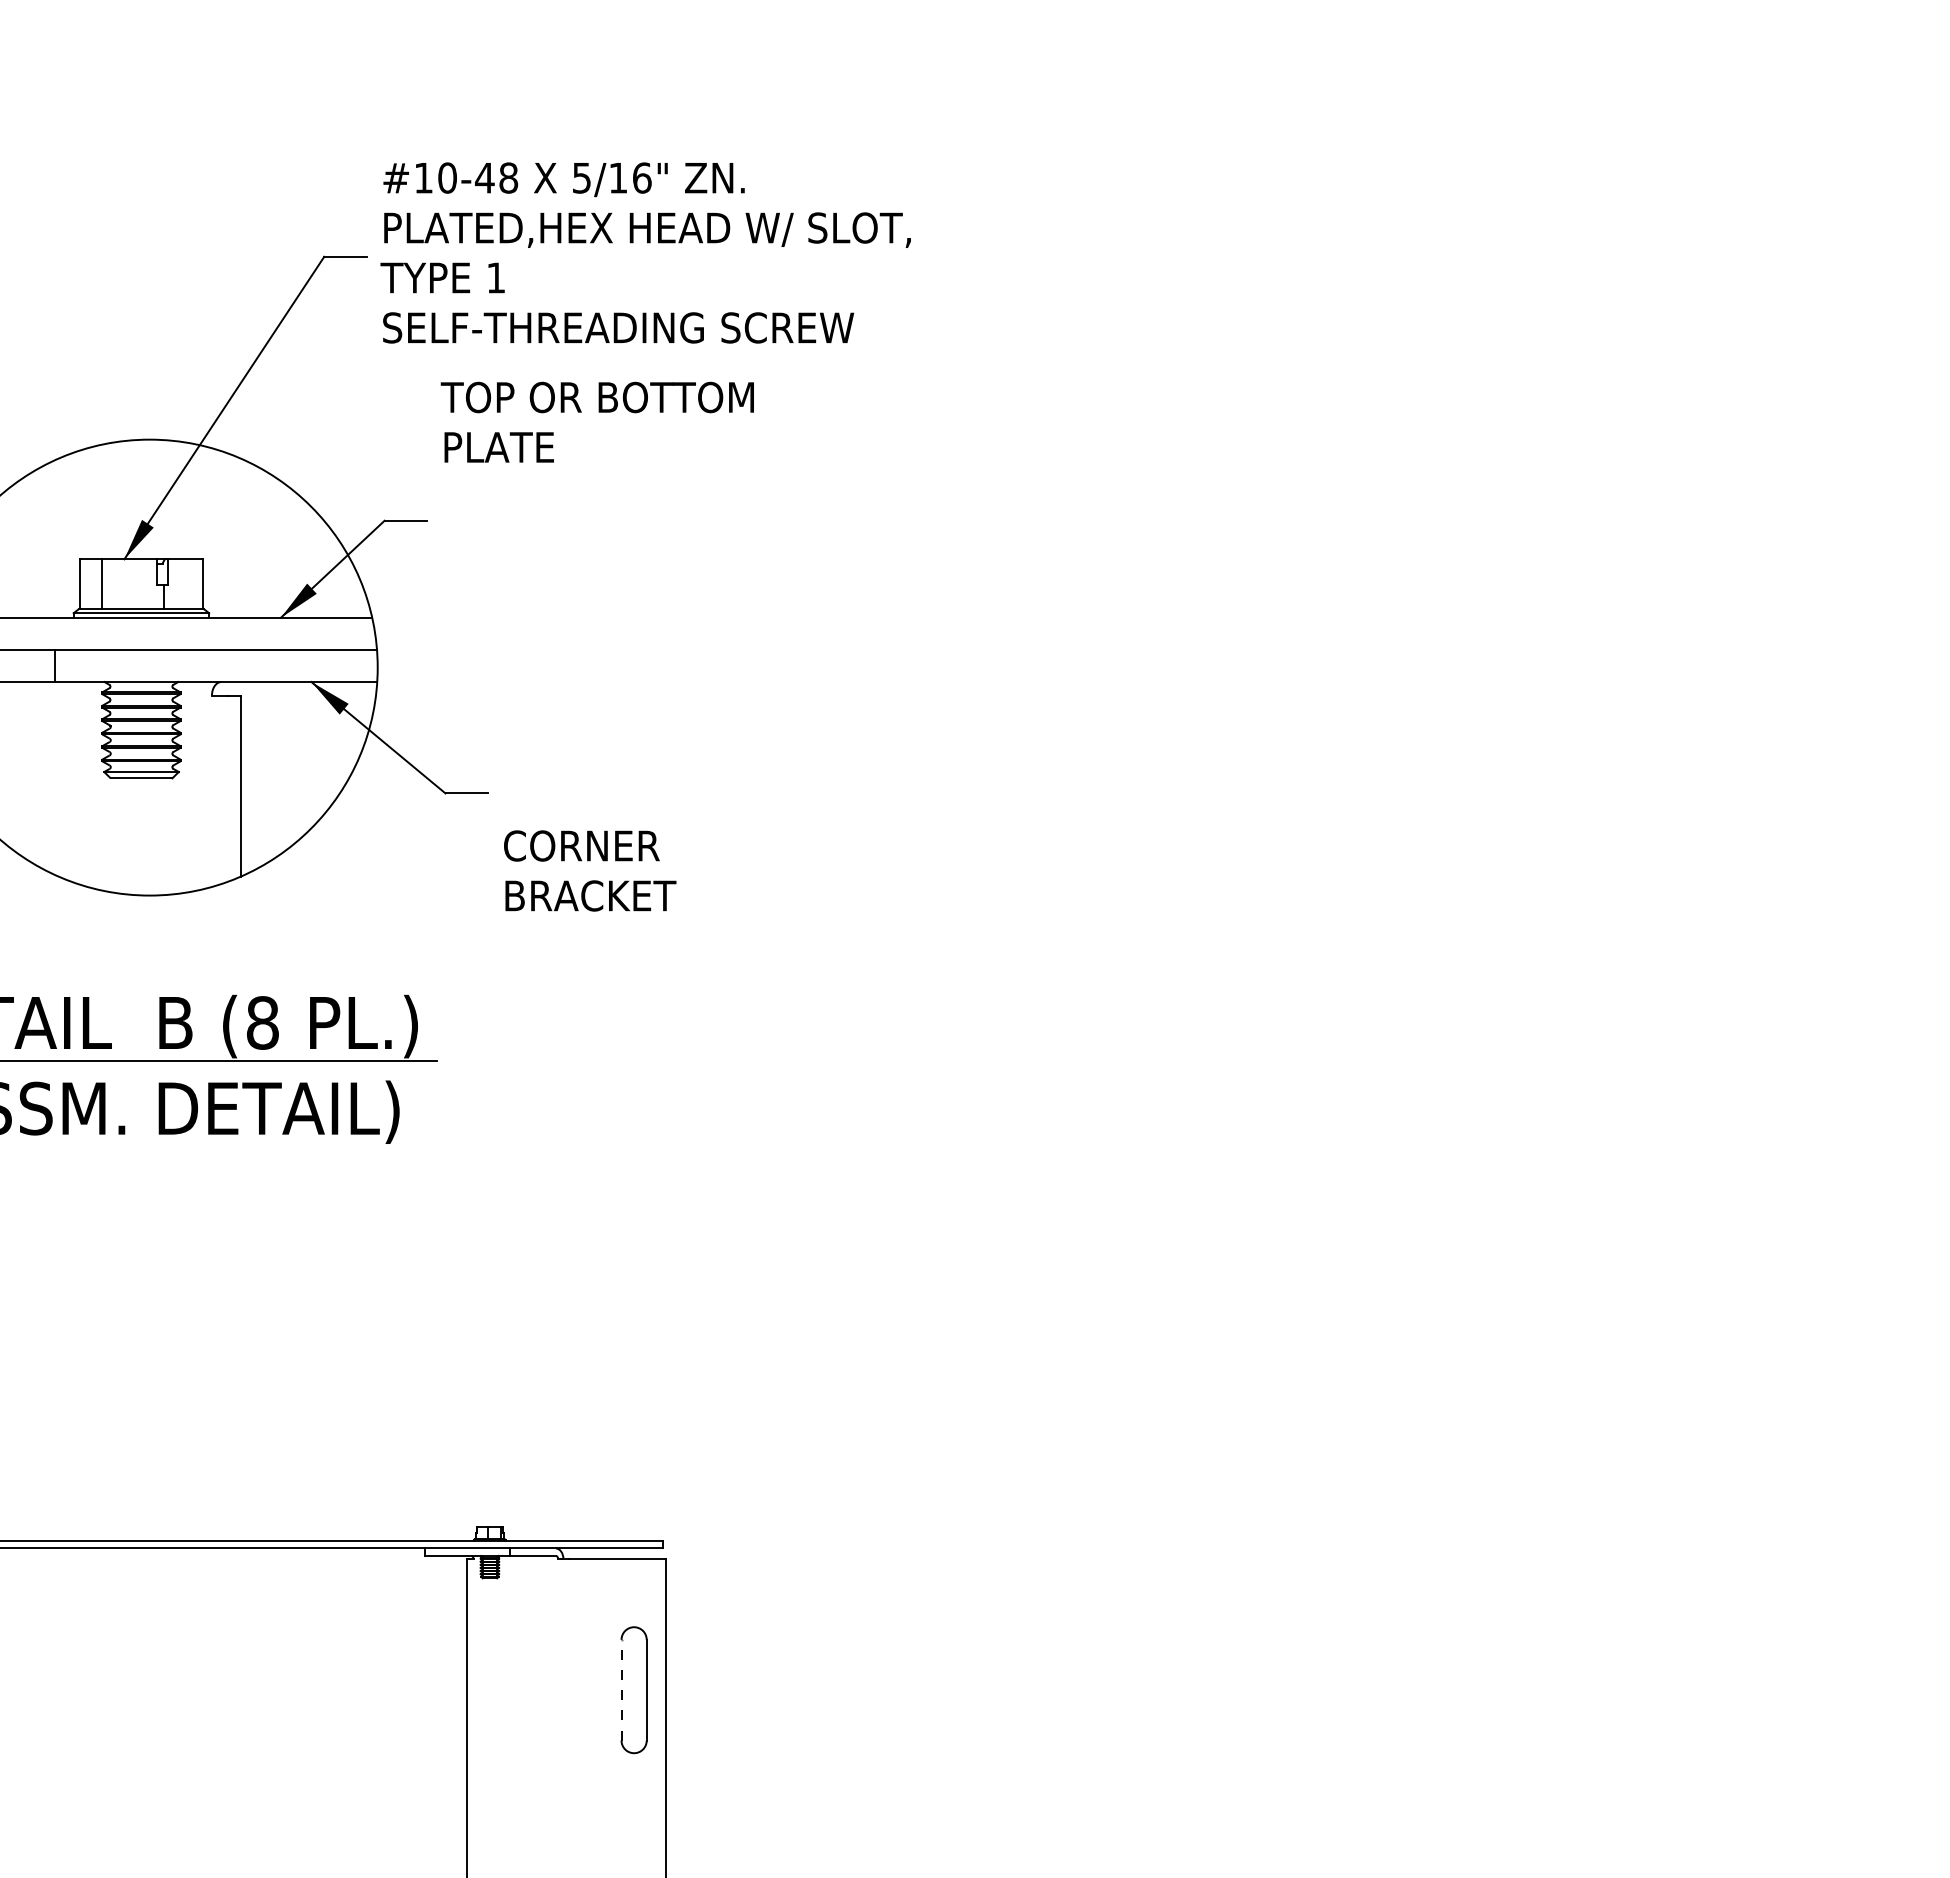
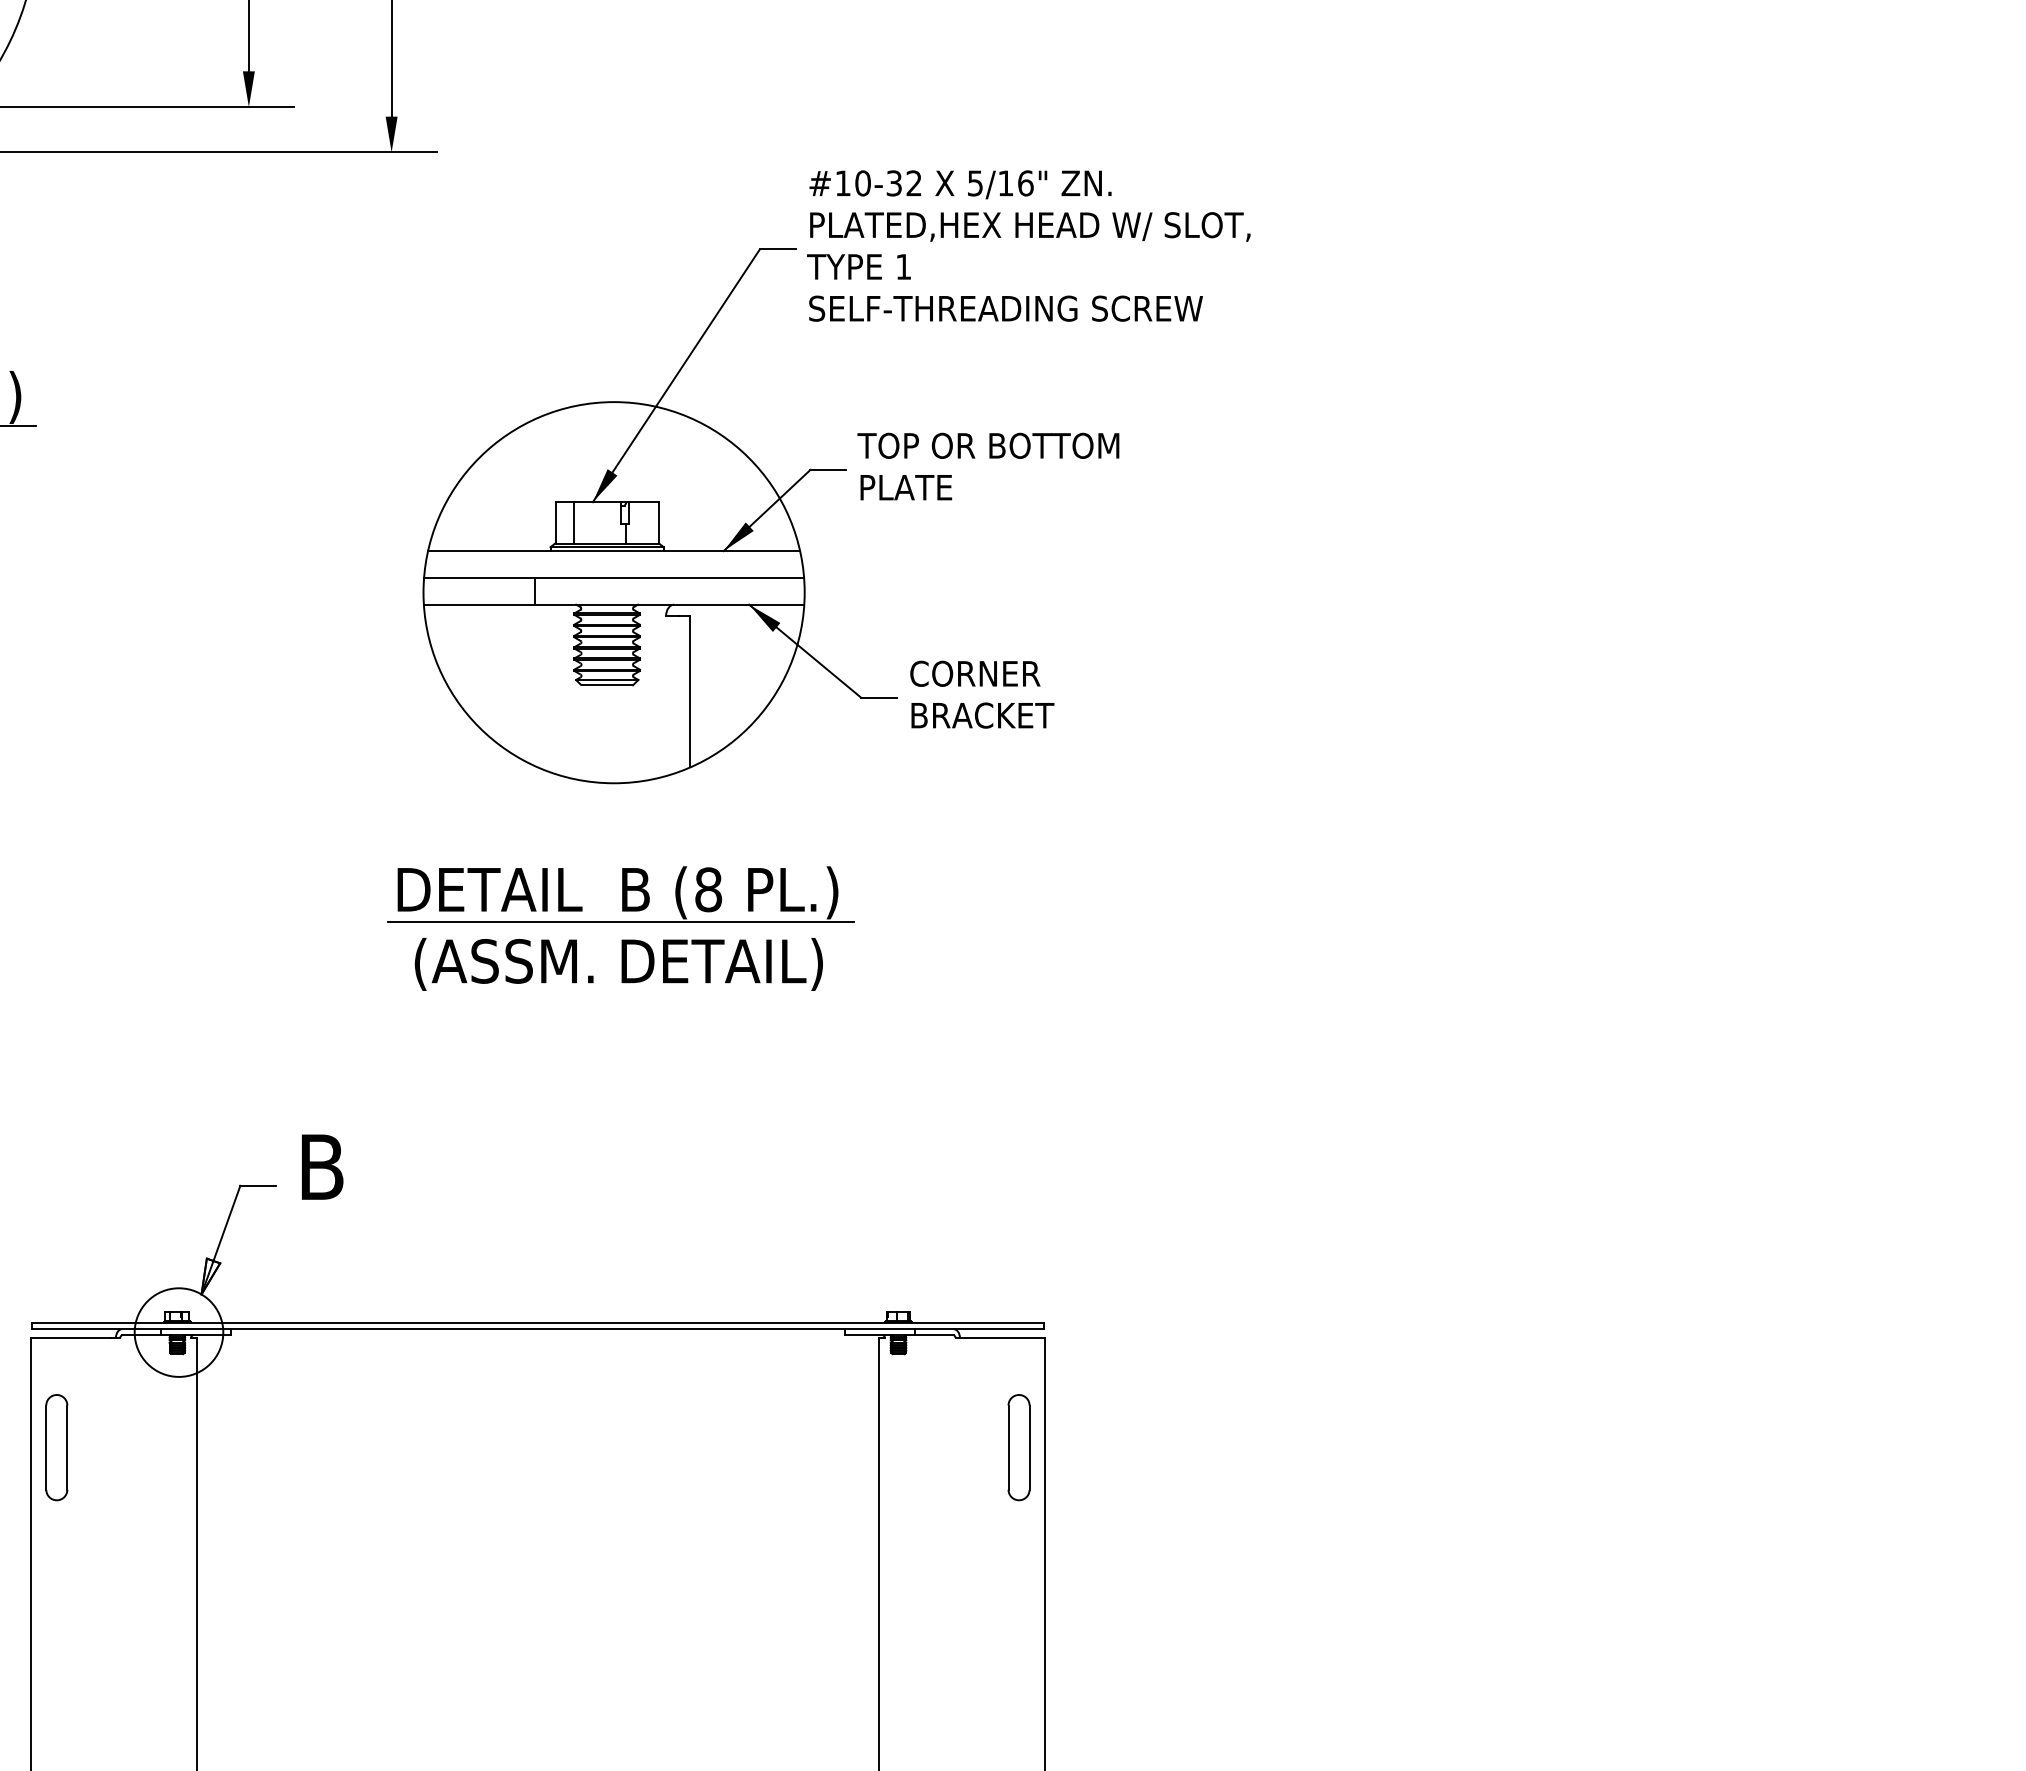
text: (495, 178) -> (903, 183), #10-48 -> #10-32
text: (597, 422) -> (988, 466), moved
text: (590, 870) -> (982, 694), moved
line: (621, 1690) -> (1008, 1447), dashed -> solid

